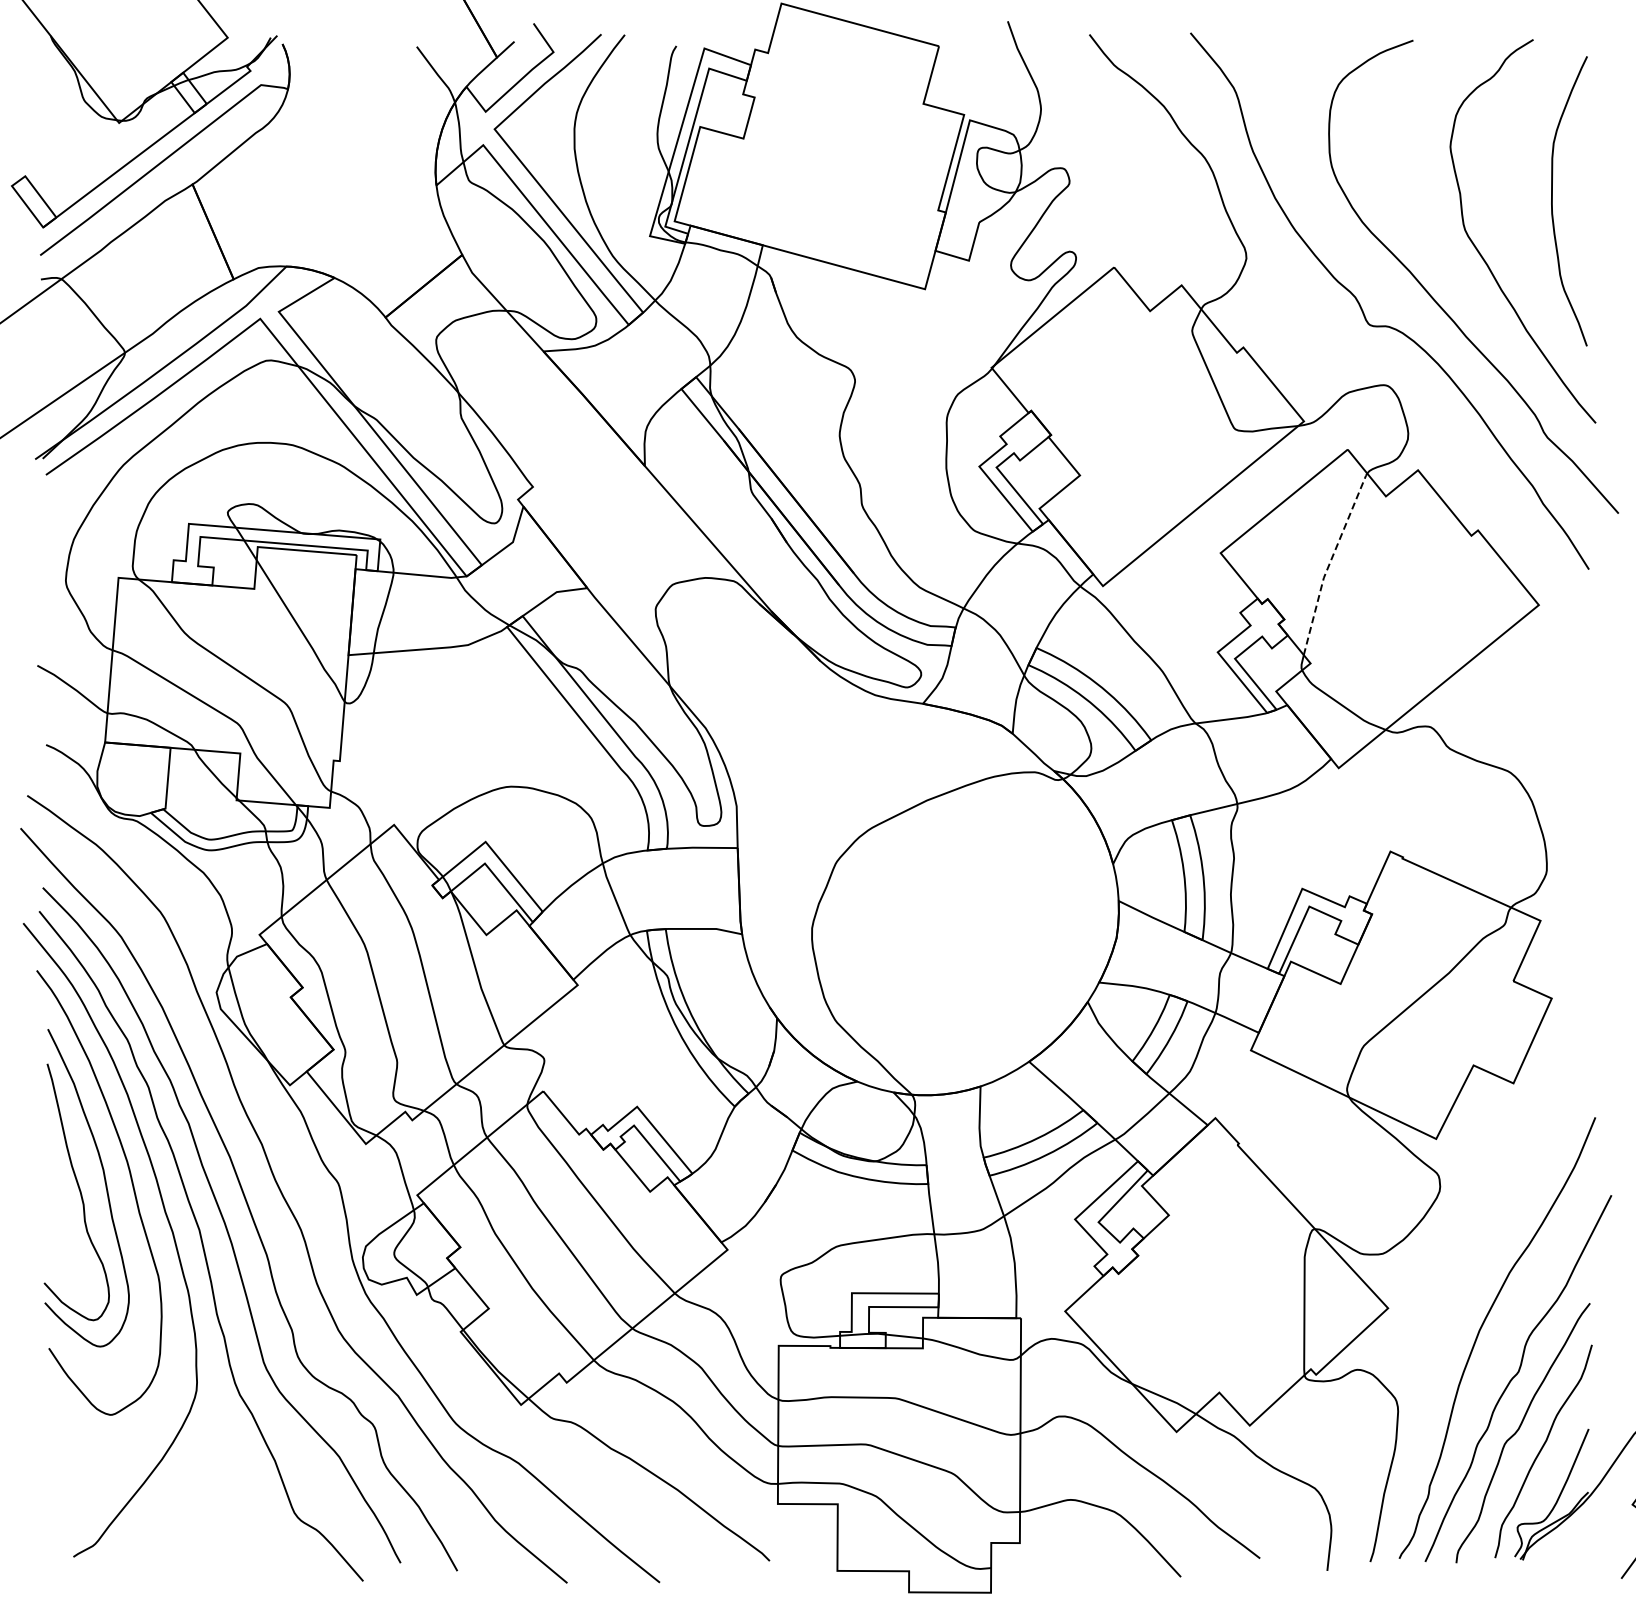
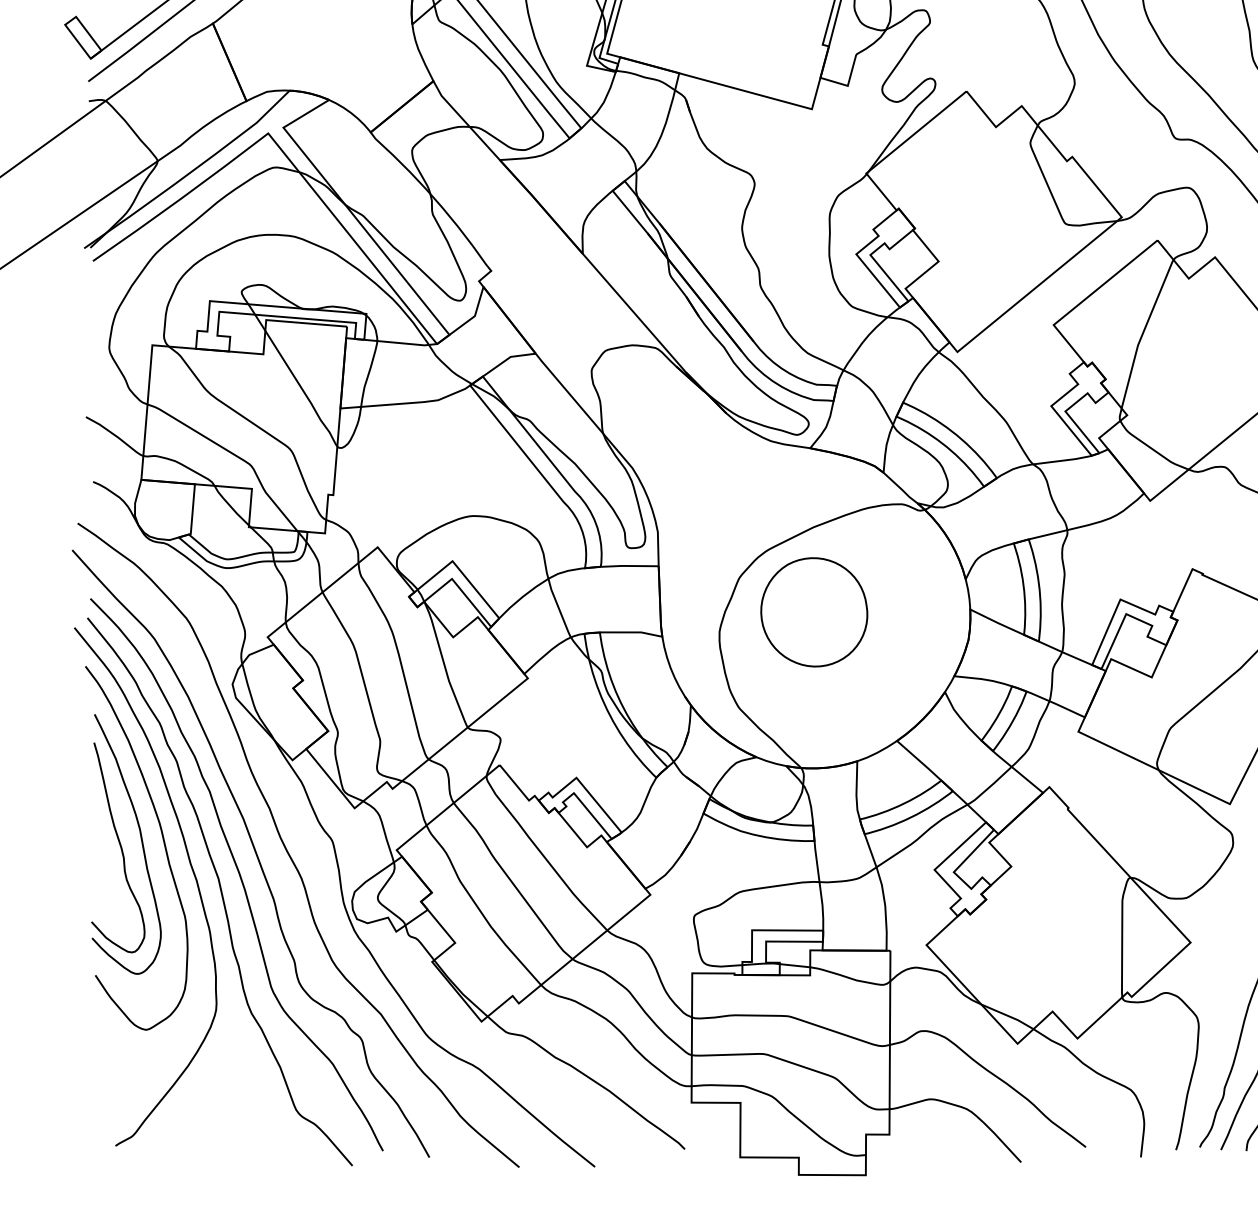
line: (1330, 562) -> (1143, 332), dashed -> solid
part: (927, 904) -> (813, 612), added

